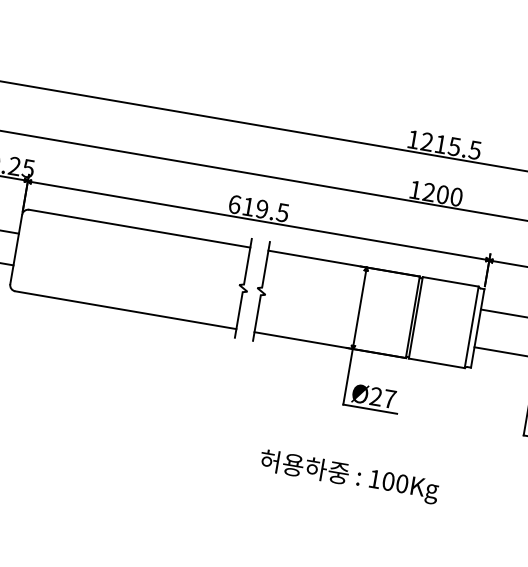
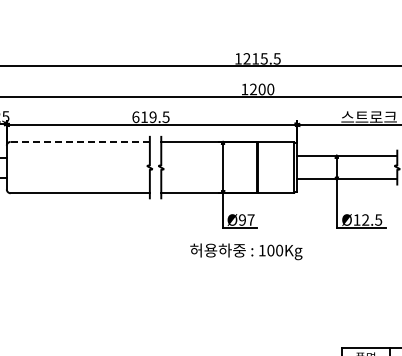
line: (140, 228) -> (80, 141), solid -> dashed
text: (376, 397) -> (242, 220), Ø27 -> Ø97
text: (349, 476) -> (246, 251), moved

